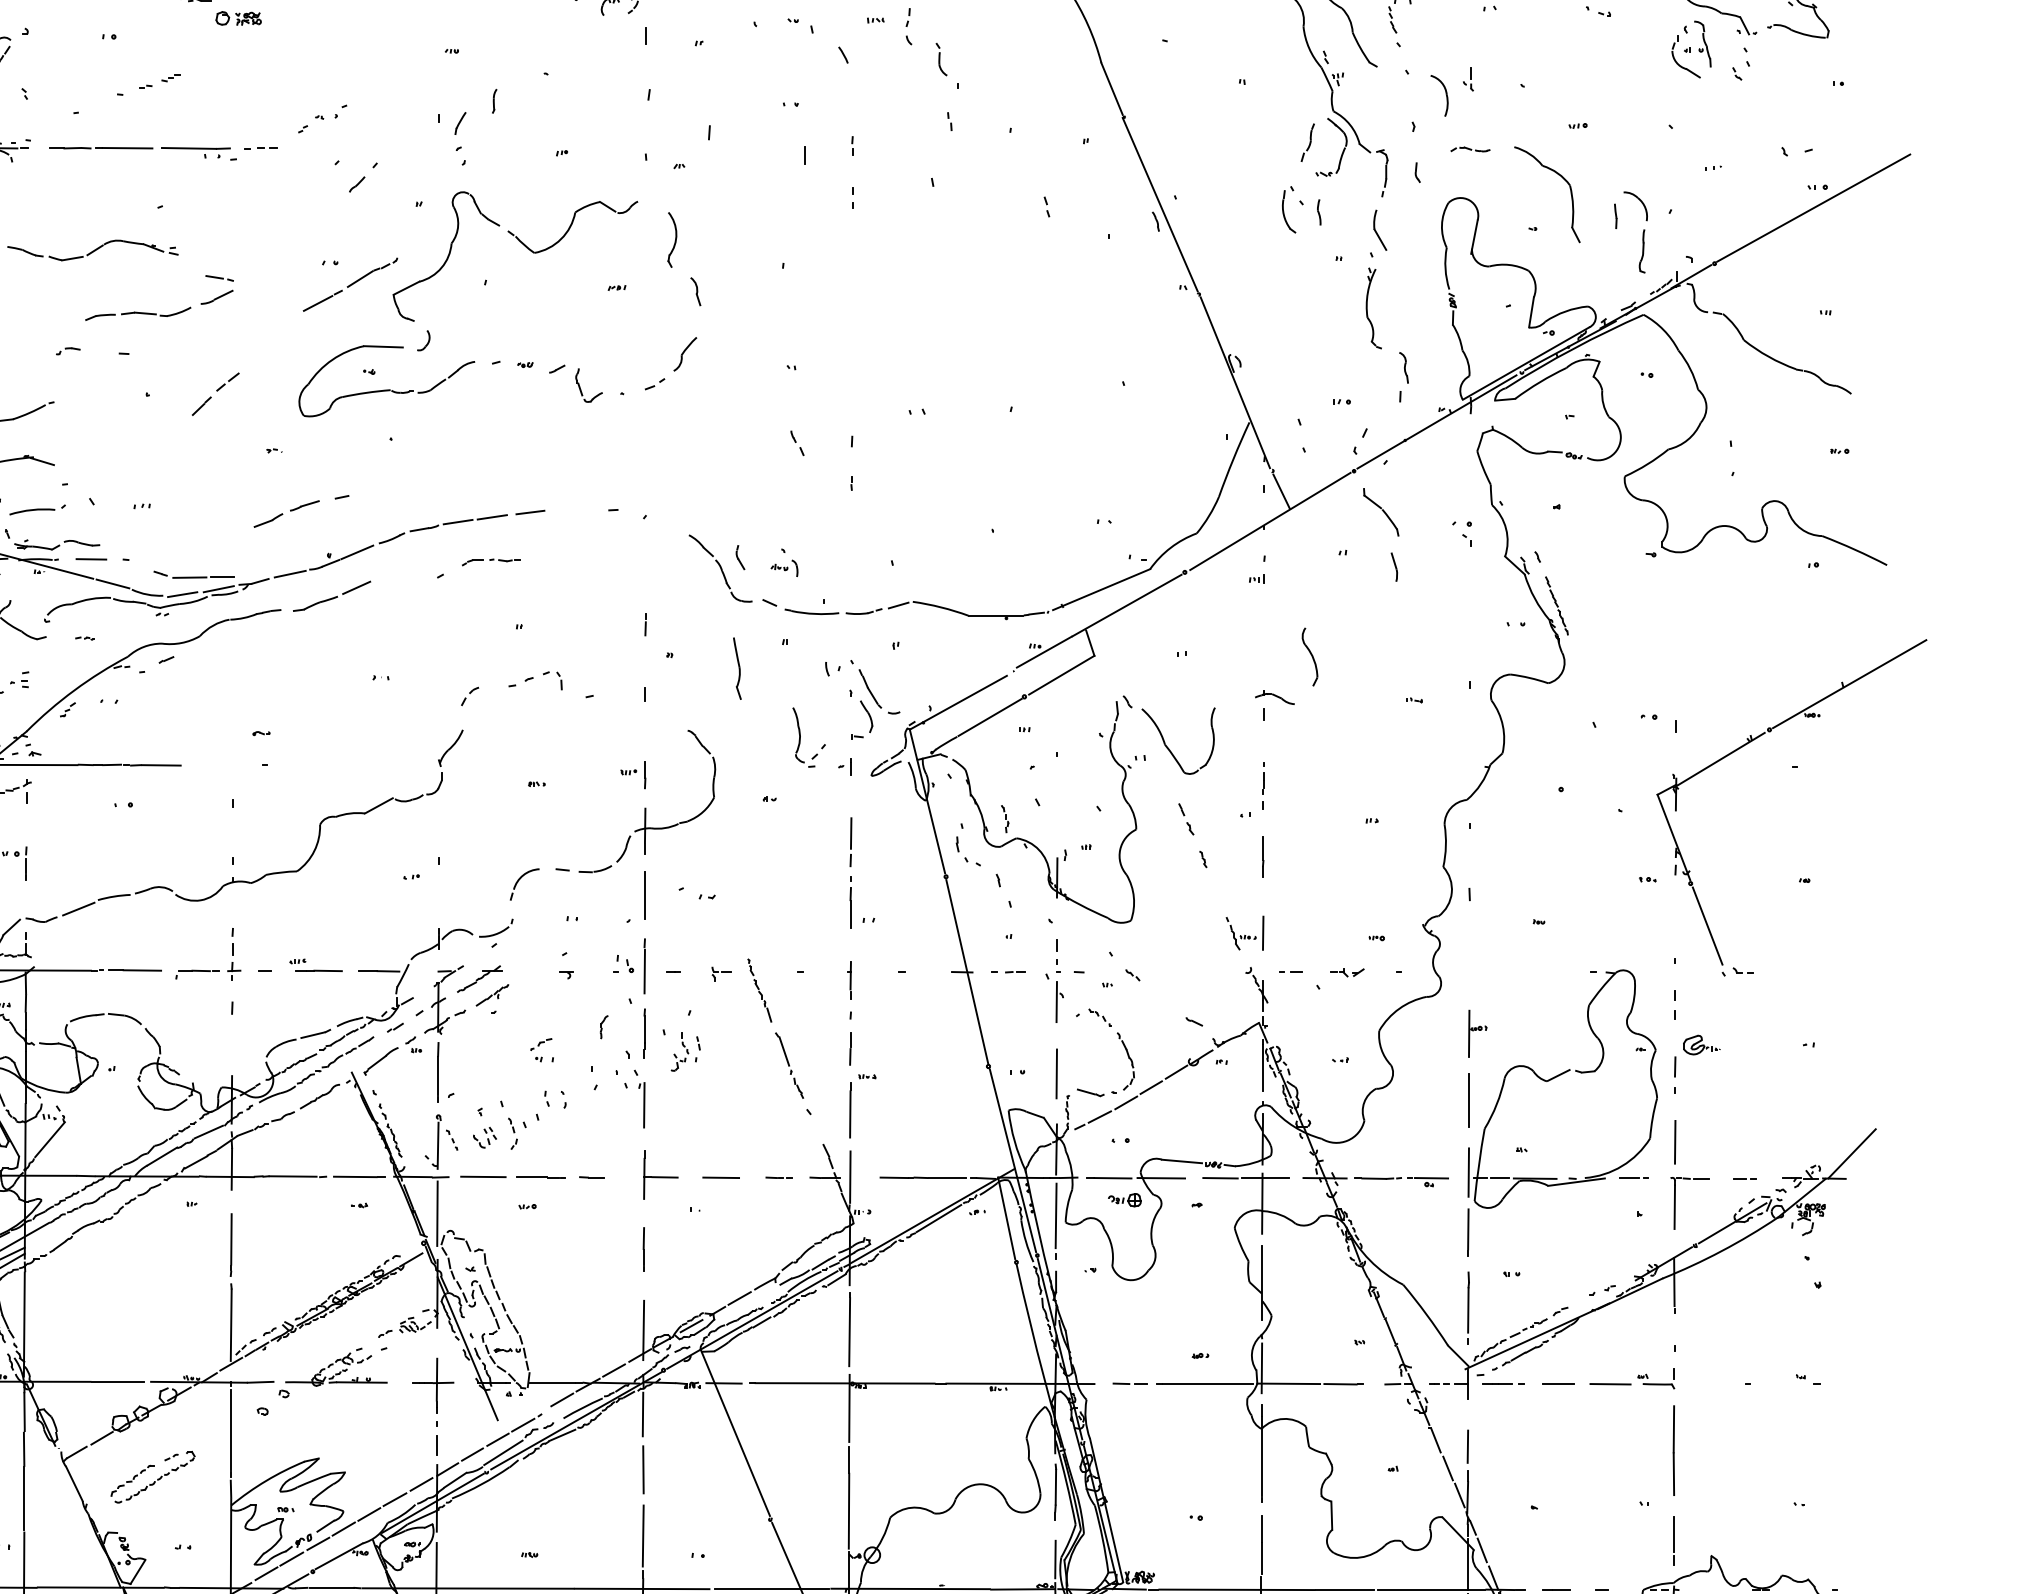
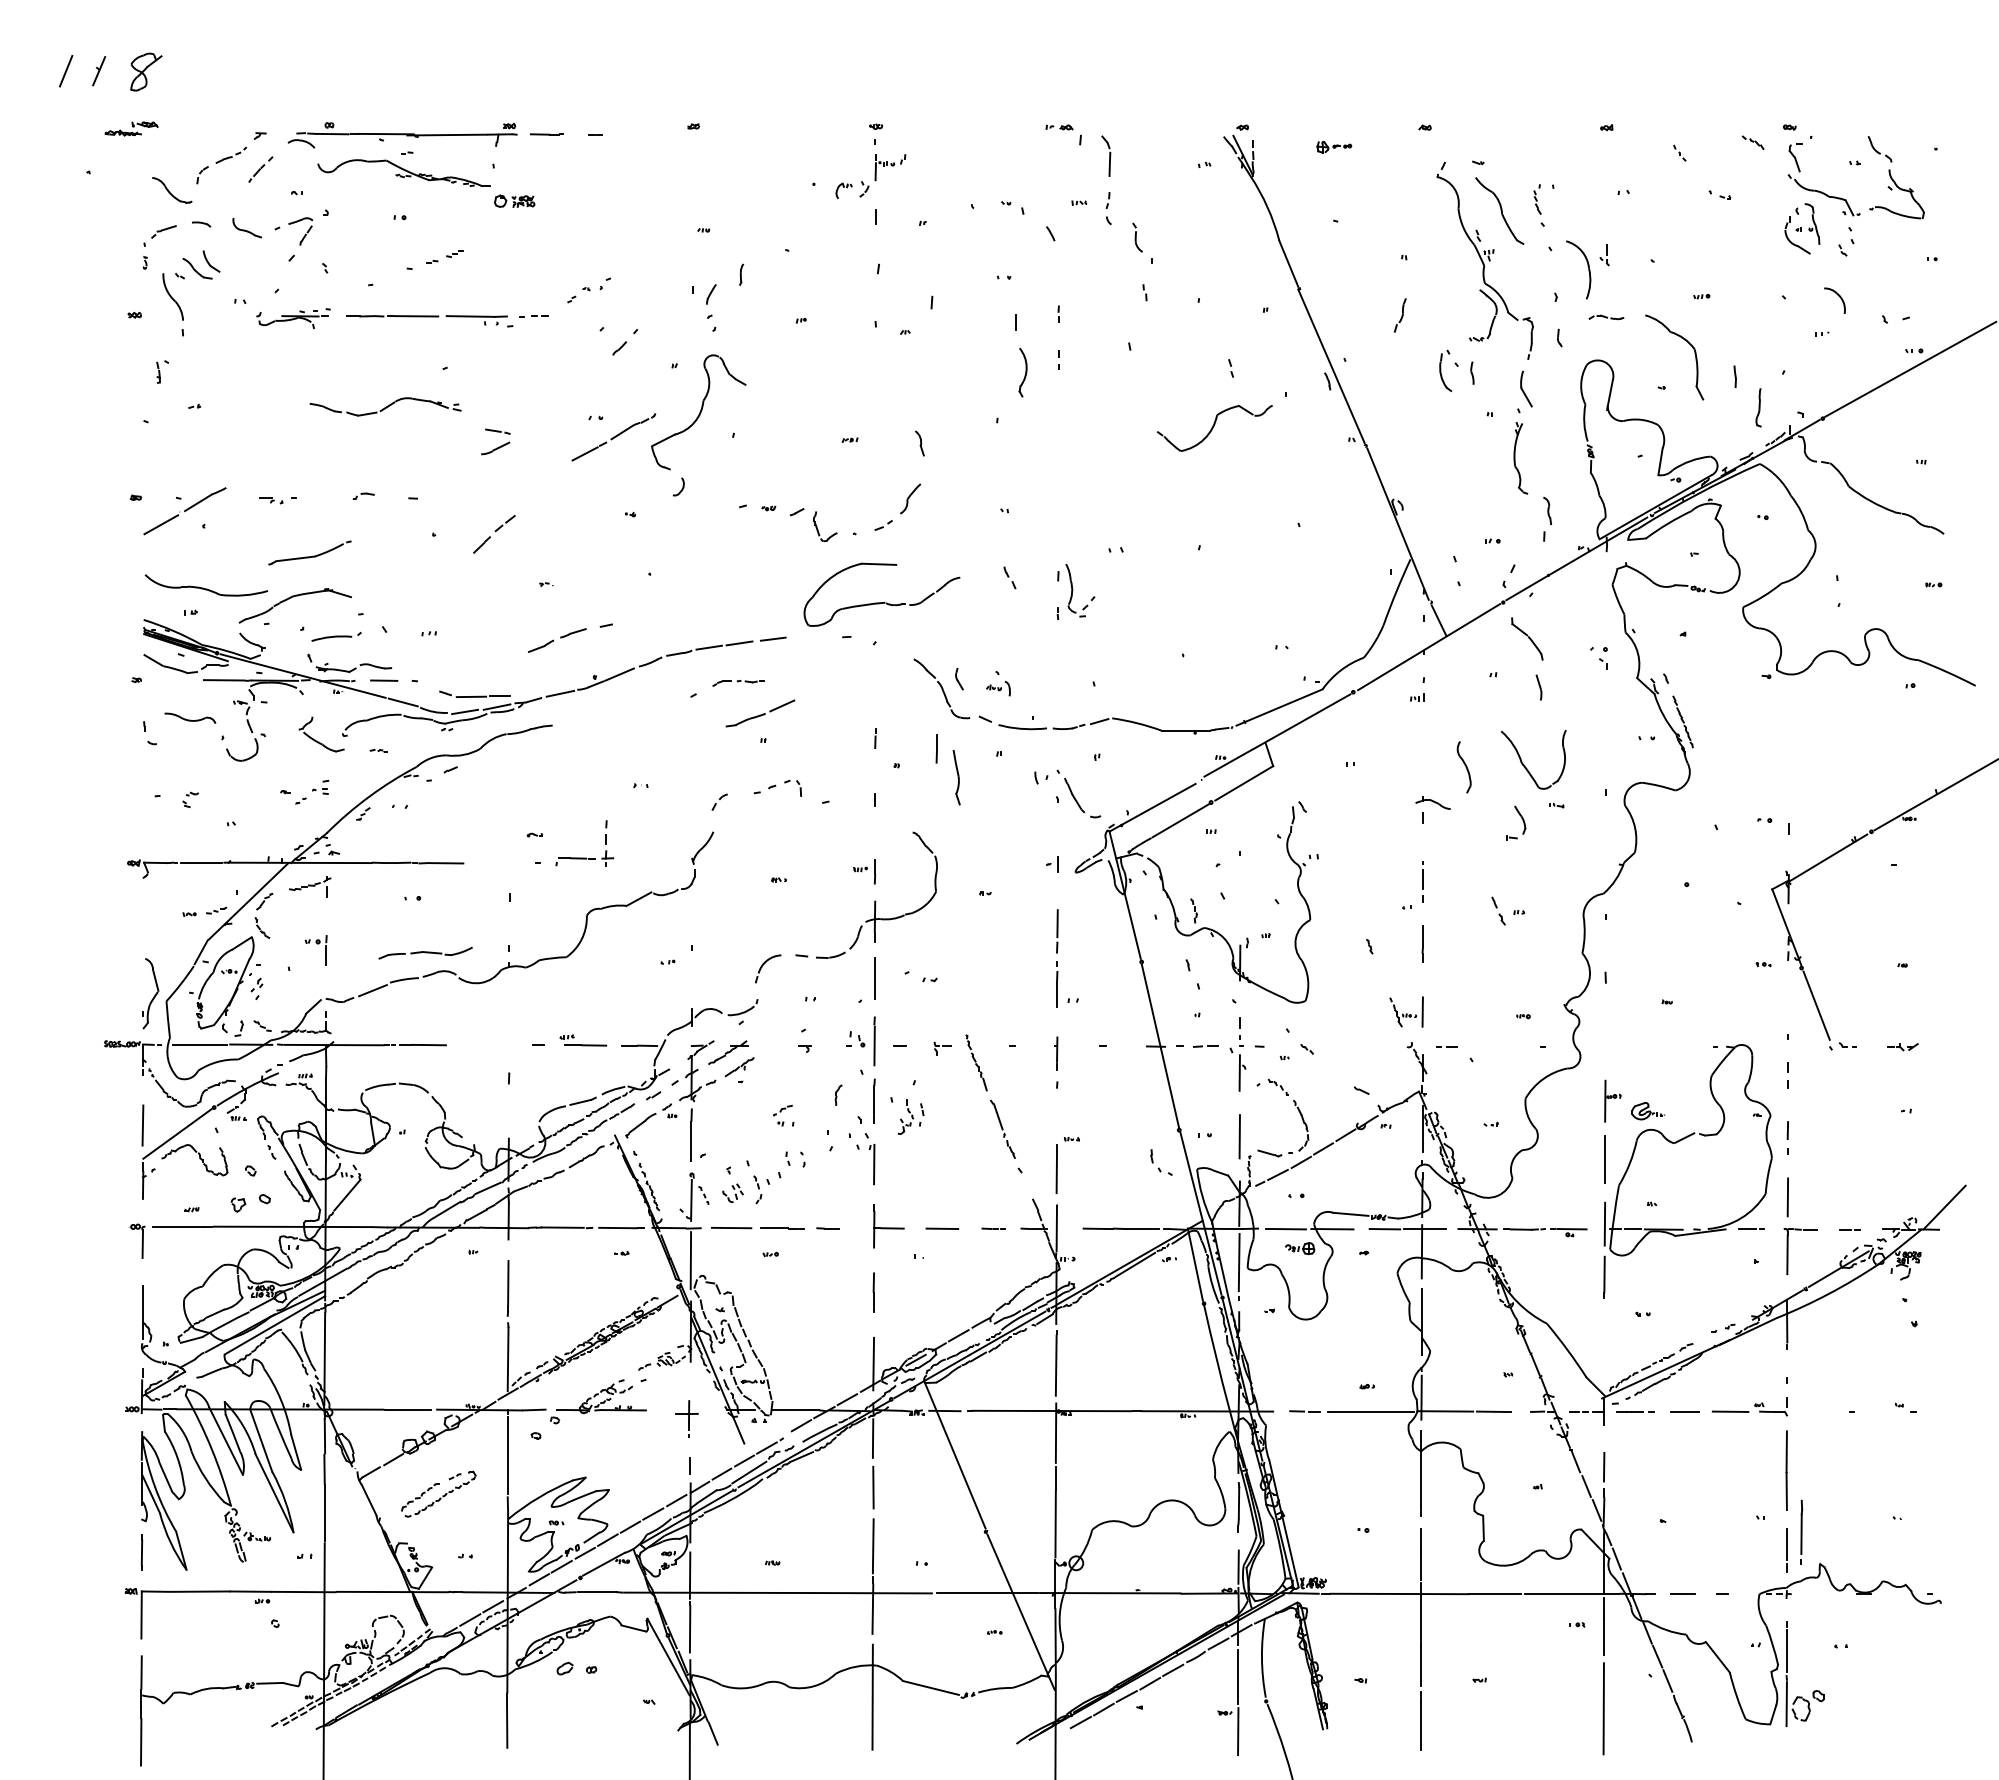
part: (1440, 95) -> (1579, 269), size x1.6
part: (1308, 142) -> (1400, 315), moved
part: (1635, 205) -> (1834, 300), moved
part: (572, 227) -> (1214, 428), moved
part: (671, 239) -> (1022, 372), moved
part: (138, 313) -> (425, 952), moved
part: (389, 388) -> (884, 601), moved
part: (332, 596) -> (760, 713), moved
part: (869, 717) -> (1522, 820), moved
part: (801, 737) -> (1073, 590), moved
part: (1168, 746) -> (1524, 764), moved
part: (1186, 818) -> (1498, 910), moved
part: (968, 851) -> (1161, 1162), moved
part: (207, 969) -> (584, 857), moved
part: (1007, 972) -> (1196, 1046), size x1.4
part: (1346, 973) -> (1902, 1047), moved
part: (1701, 1045) -> (1648, 1111), moved
line: (849, 1048) -> (936, 748), moved
line: (1468, 1307) -> (1801, 1531), moved
part: (432, 1391) -> (686, 1418), size x0.6

